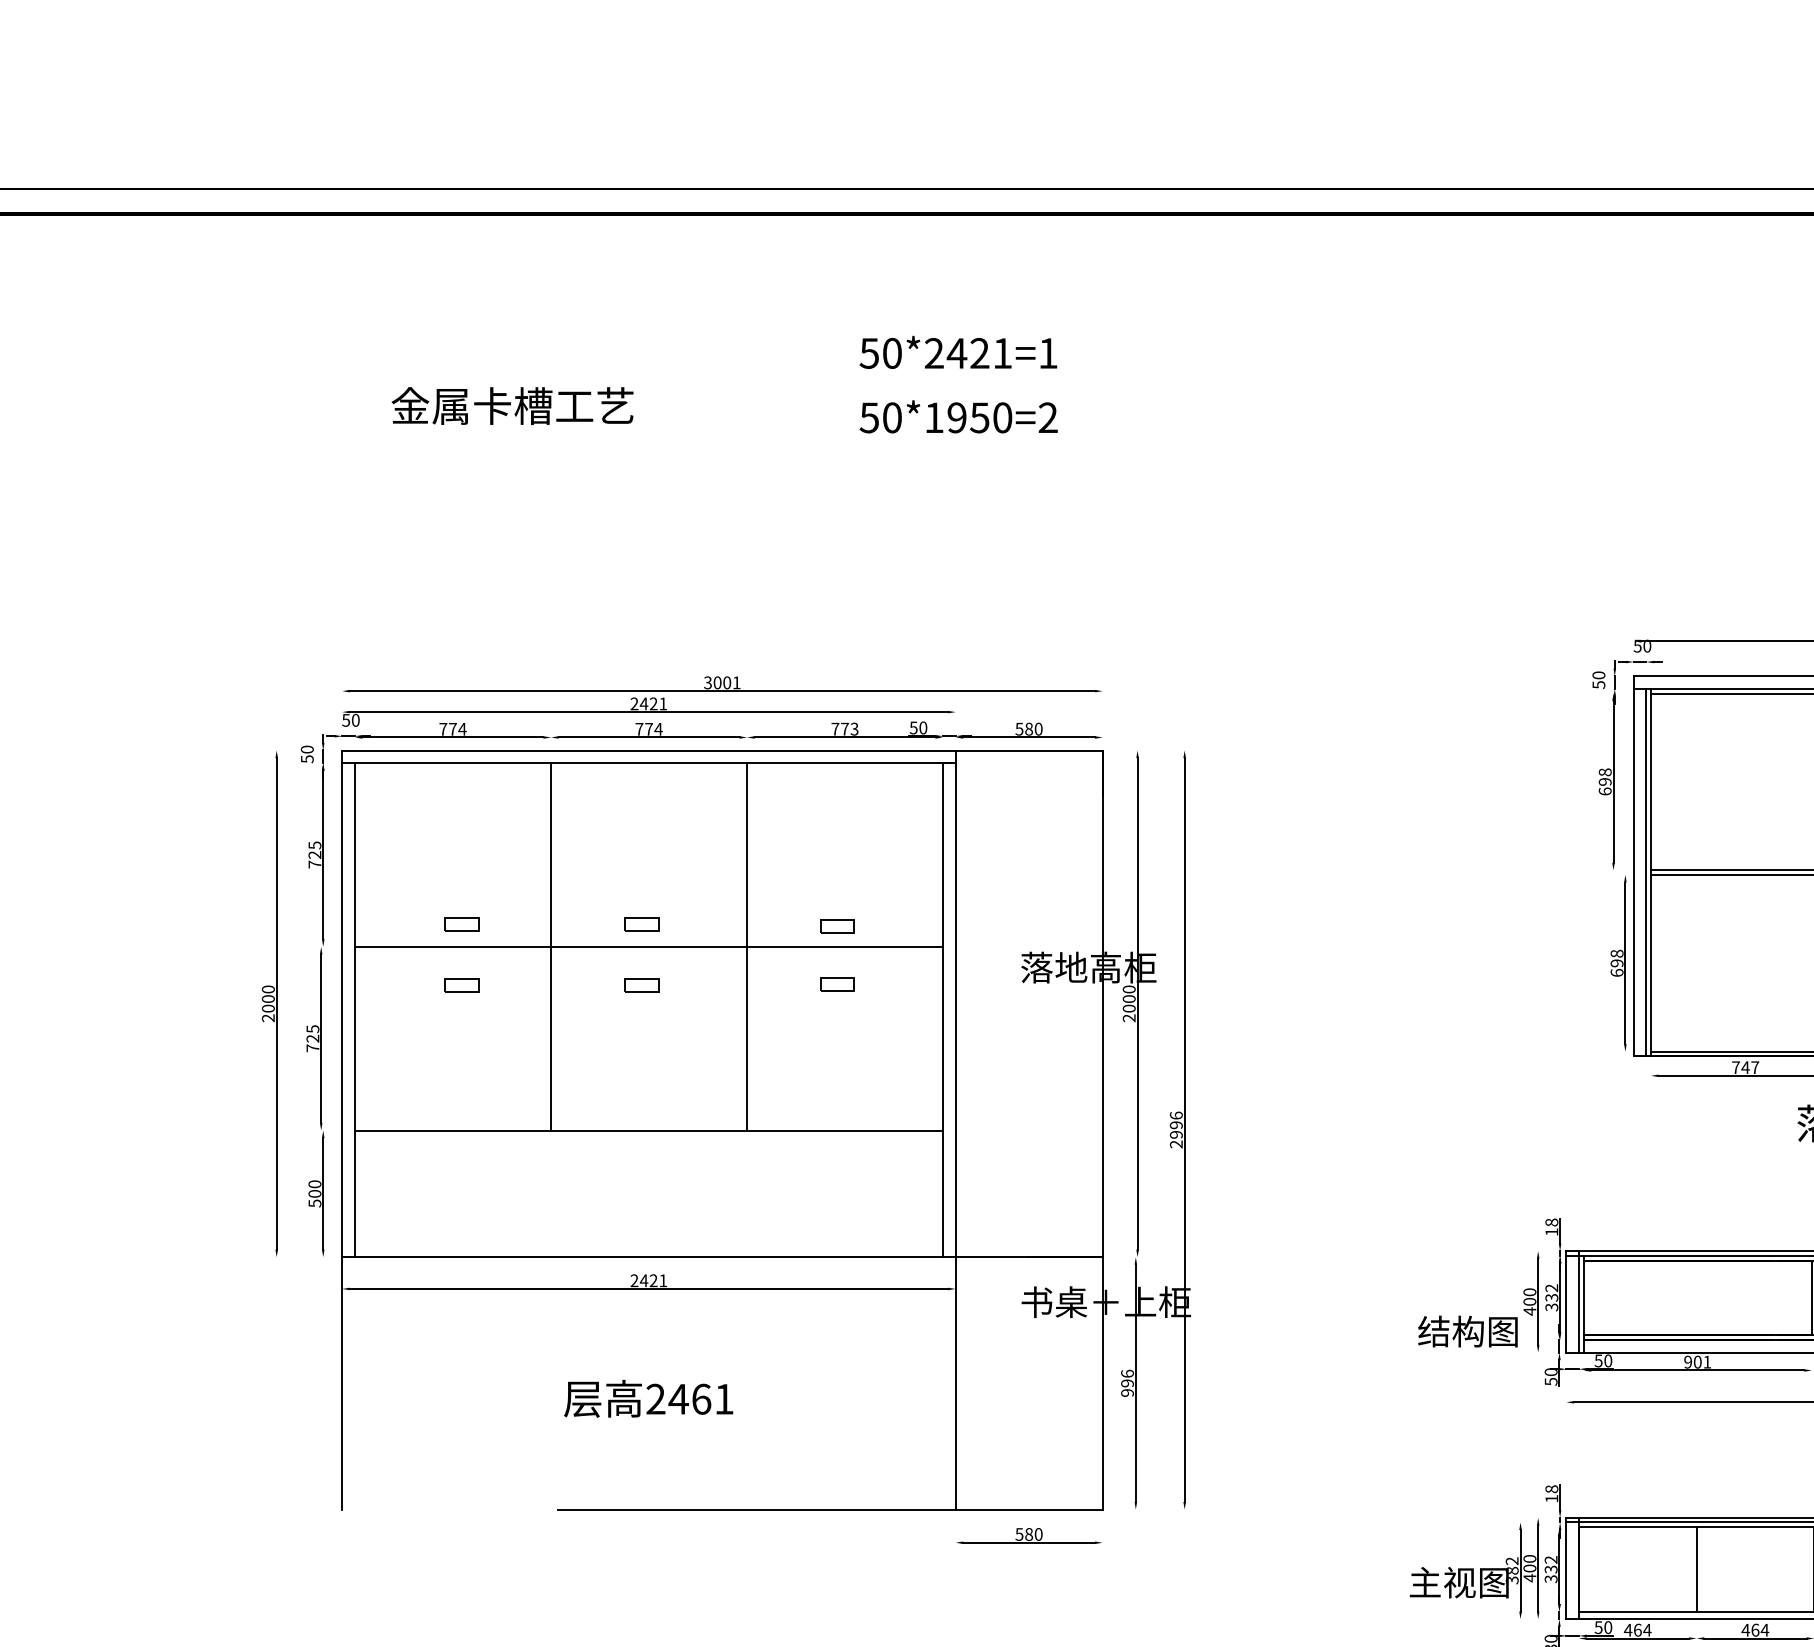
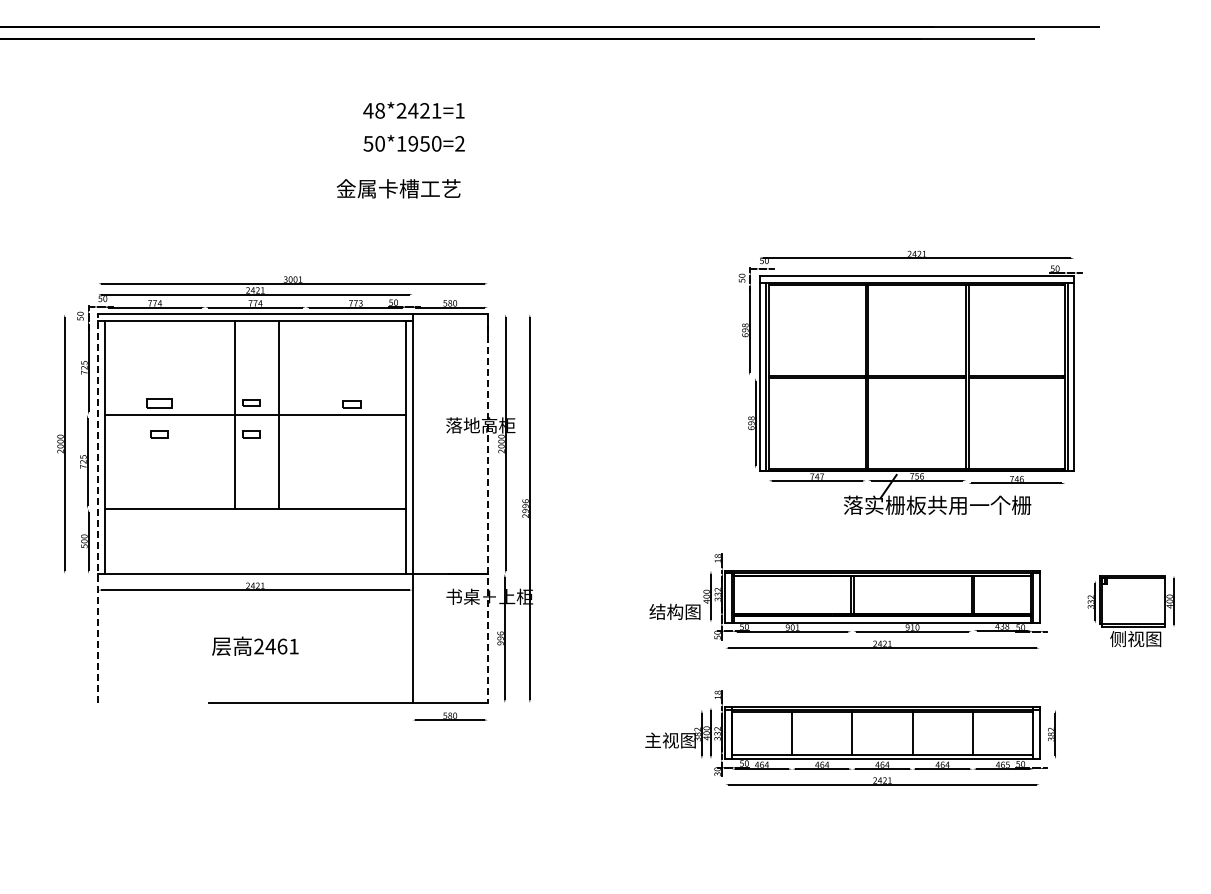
text: (879, 352) -> (373, 110), 50*2421=1 -> 48*2421=1
text: (512, 405) -> (398, 188), moved
part: (461, 922) -> (159, 402), size x1.4
line: (551, 946) -> (235, 414), moved
line: (746, 946) -> (278, 414), moved
part: (836, 983) -> (351, 433), removed
line: (342, 1129) -> (98, 508), solid -> dashed
line: (1101, 1131) -> (487, 509), solid -> dashed

